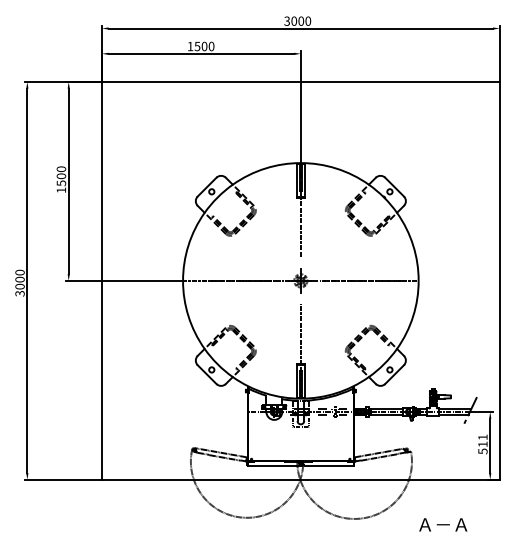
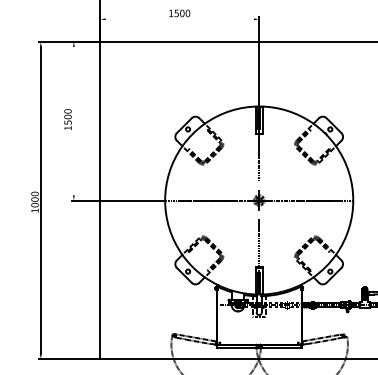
line: (201, 53) -> (179, 19), removed
line: (68, 181) -> (73, 121), removed
text: (19, 293) -> (34, 210), 3000 -> 1000

